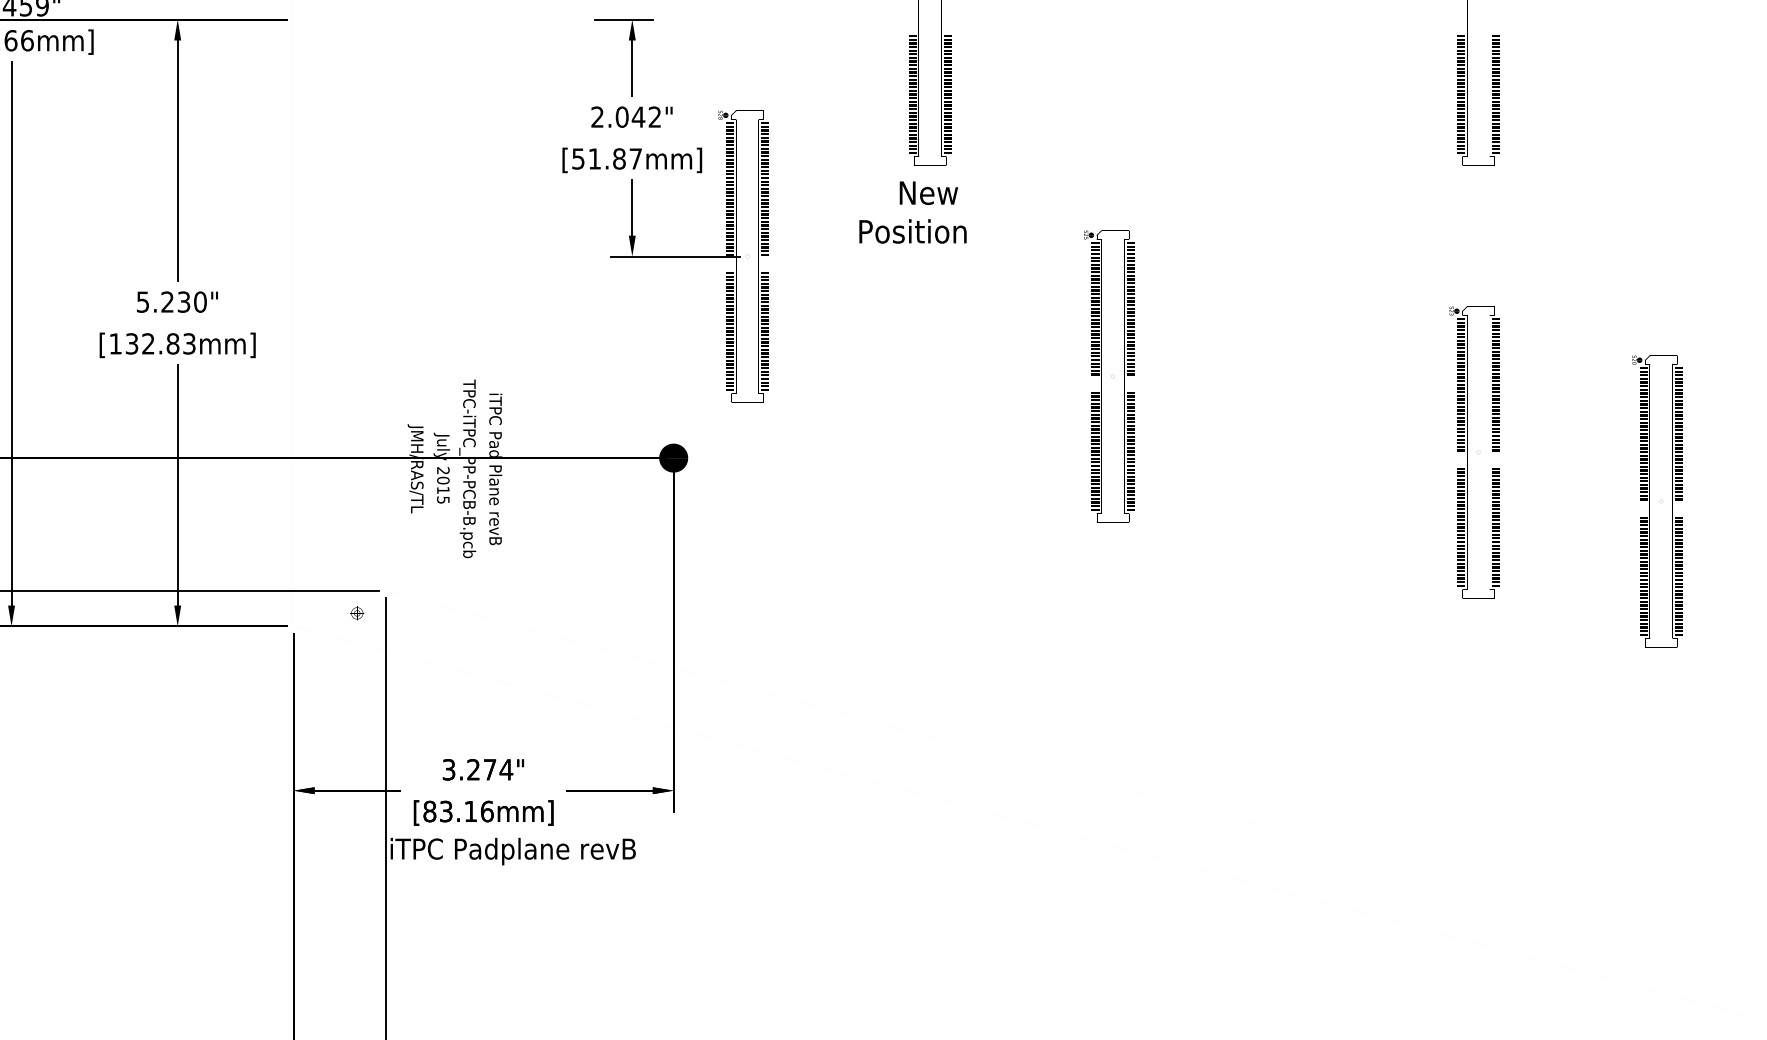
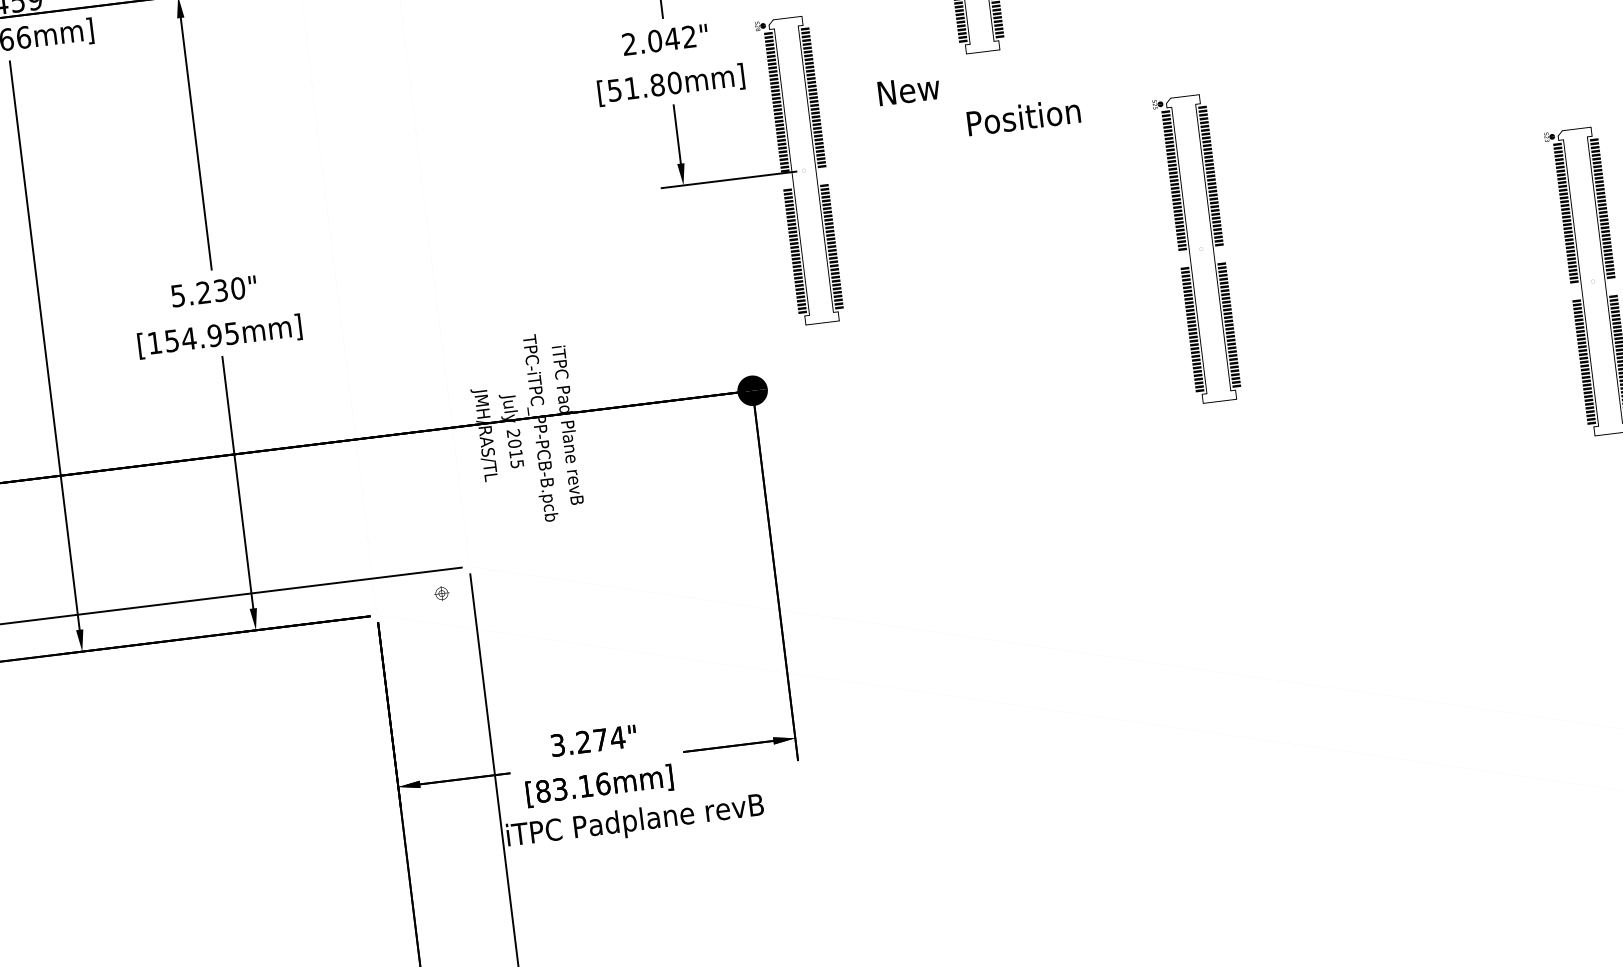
text: (635, 158) -> (674, 82), [51.87mm] -> [51.80mm]
text: (928, 192) -> (908, 89), moved
text: (912, 231) -> (1023, 117), moved
text: (160, 343) -> (201, 336), [132.83mm] -> [154.95mm]

